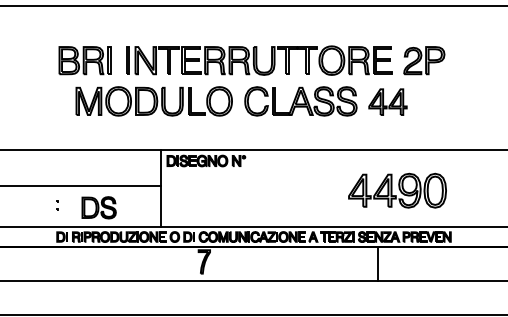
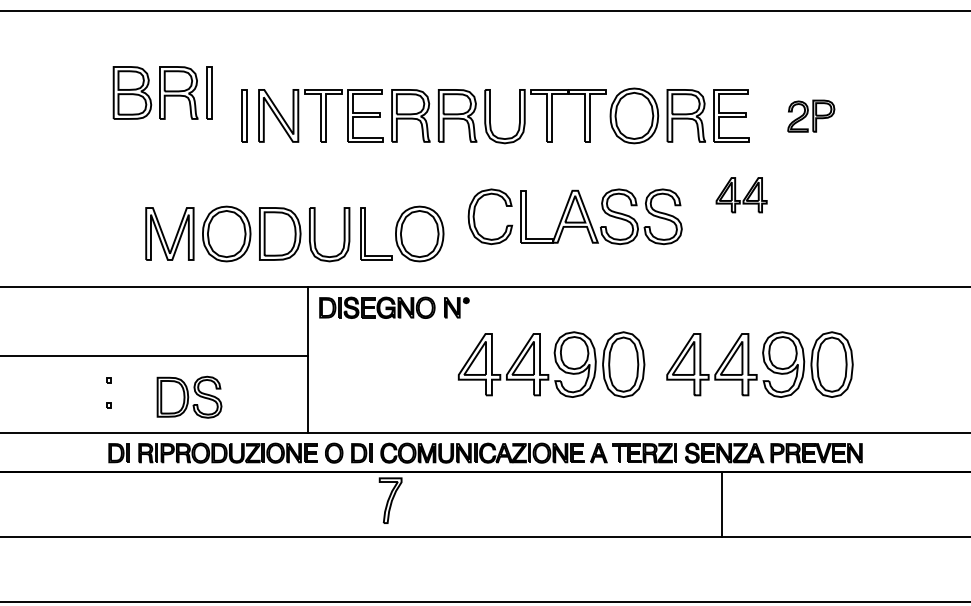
part: (84, 60) -> (161, 92), moved
part: (424, 60) -> (811, 115), size x0.6
part: (153, 101) -> (293, 234), moved
part: (300, 101) -> (574, 216), moved
part: (387, 101) -> (740, 194), size x0.7
part: (288, 190) -> (551, 364), added
part: (57, 205) -> (109, 392), size x1.6

